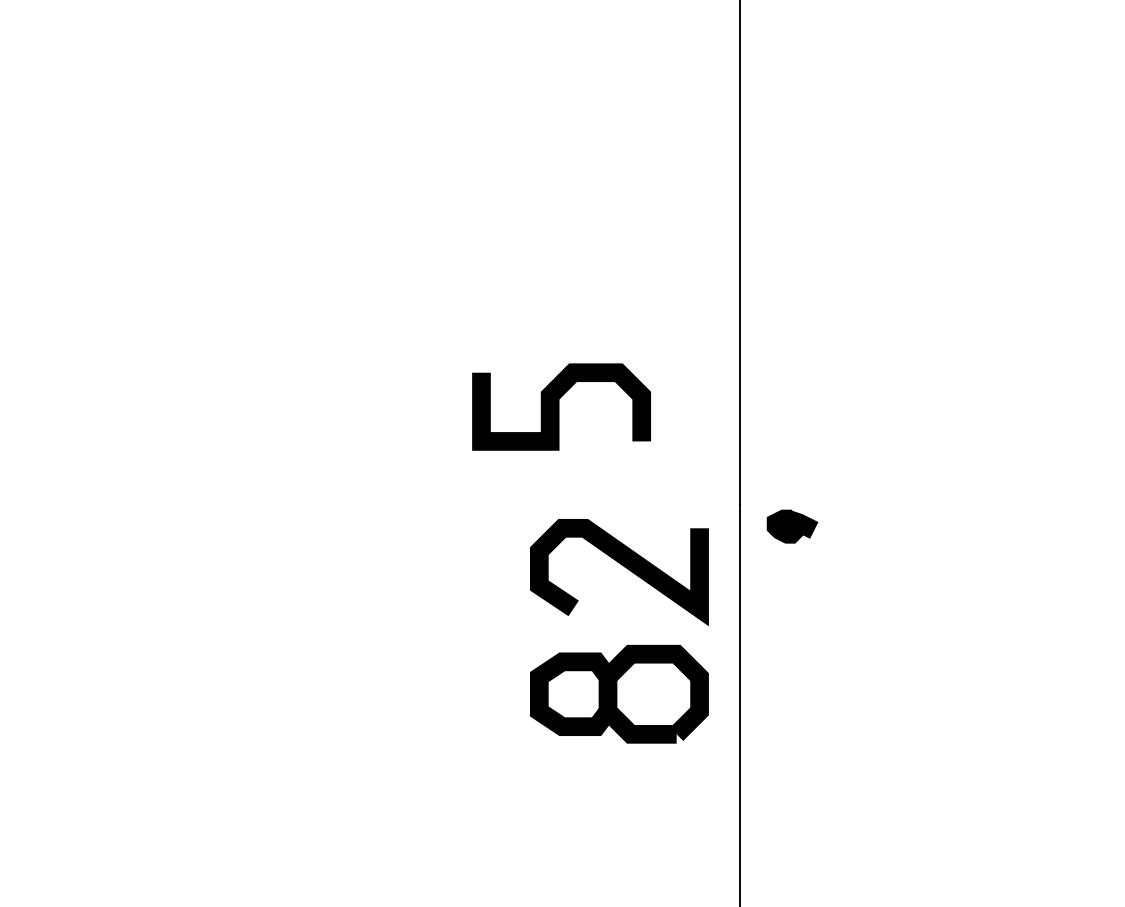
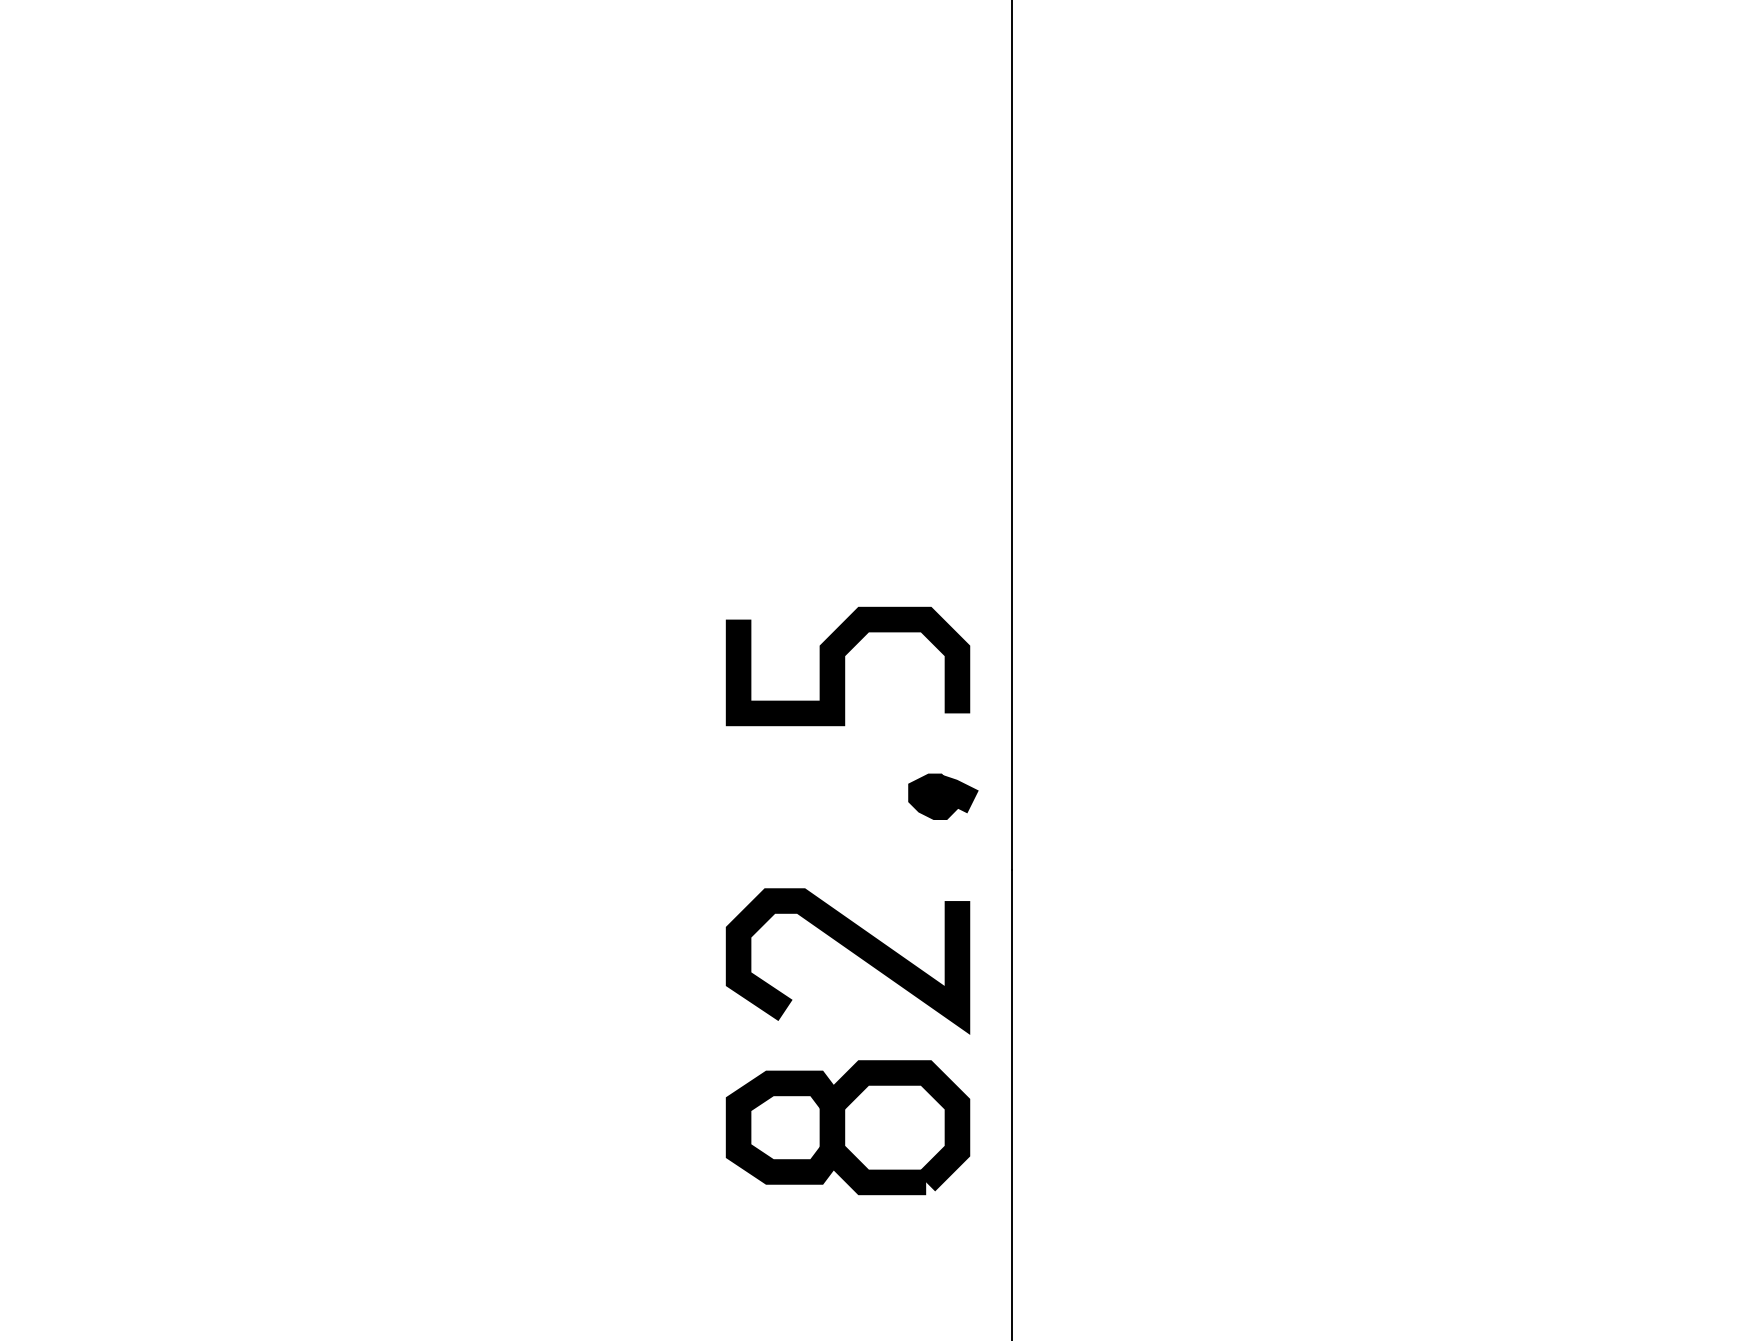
curve: (559, 407) -> (845, 666), moved
part: (792, 526) -> (943, 796), moved

